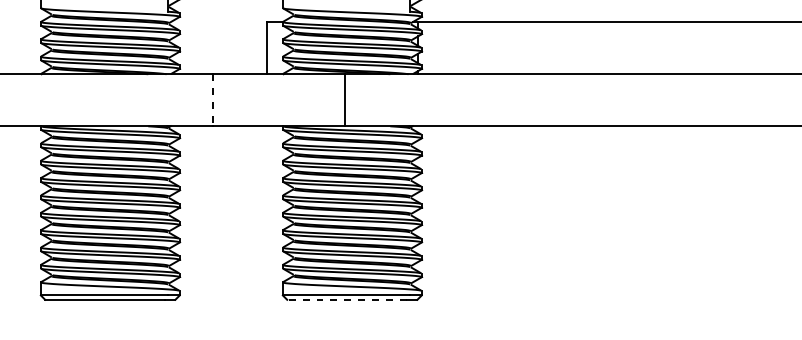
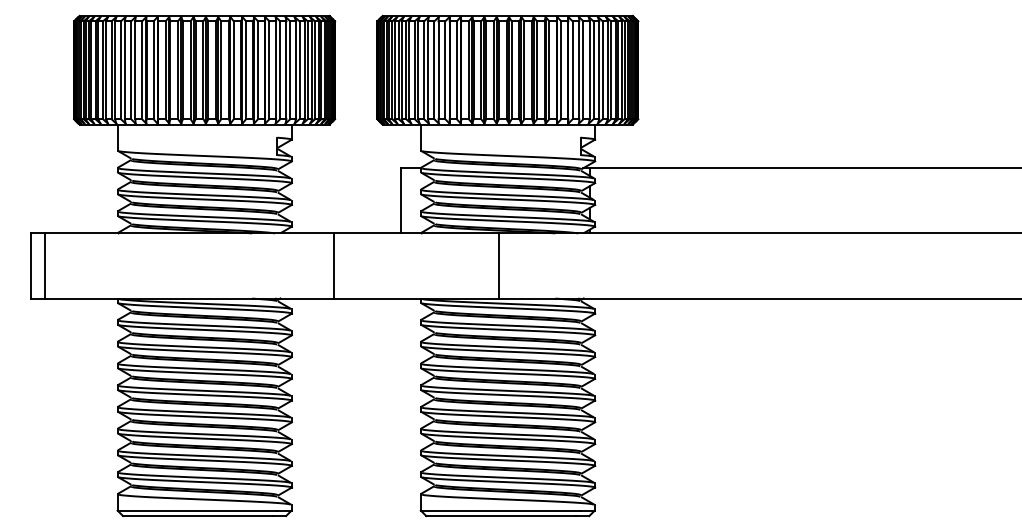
line: (213, 99) -> (333, 265), dashed -> solid
line: (347, 300) -> (501, 516), dashed -> solid

